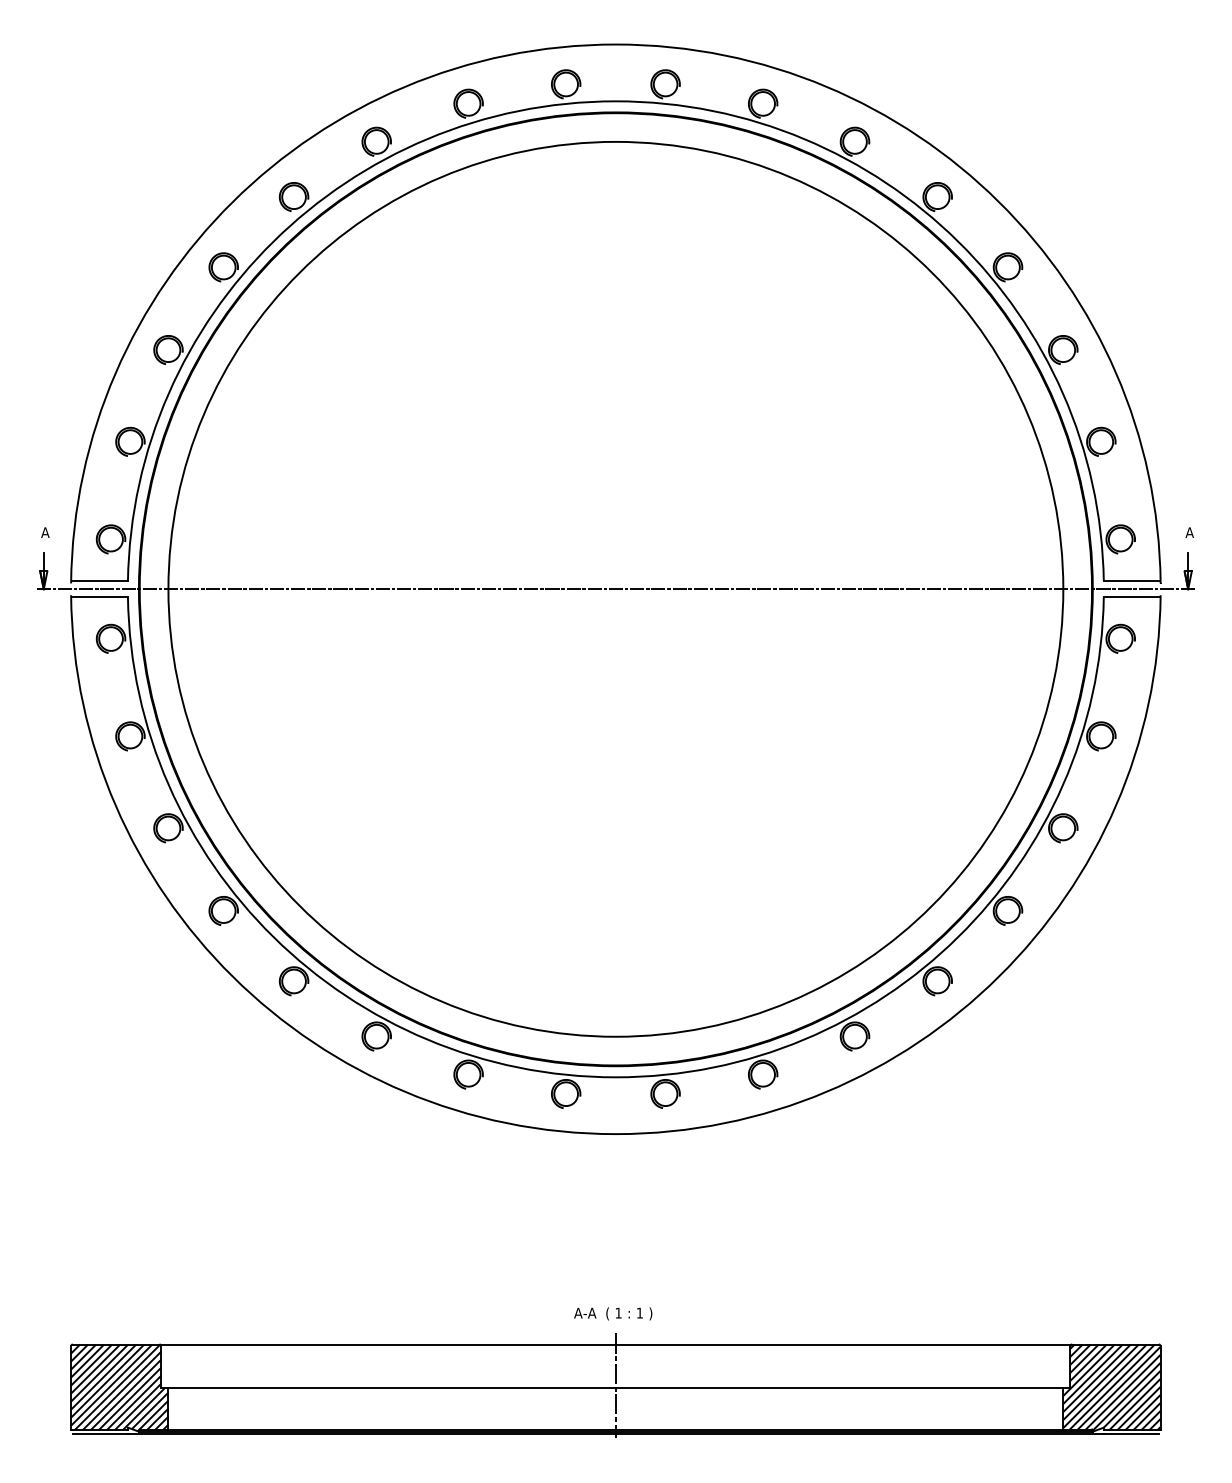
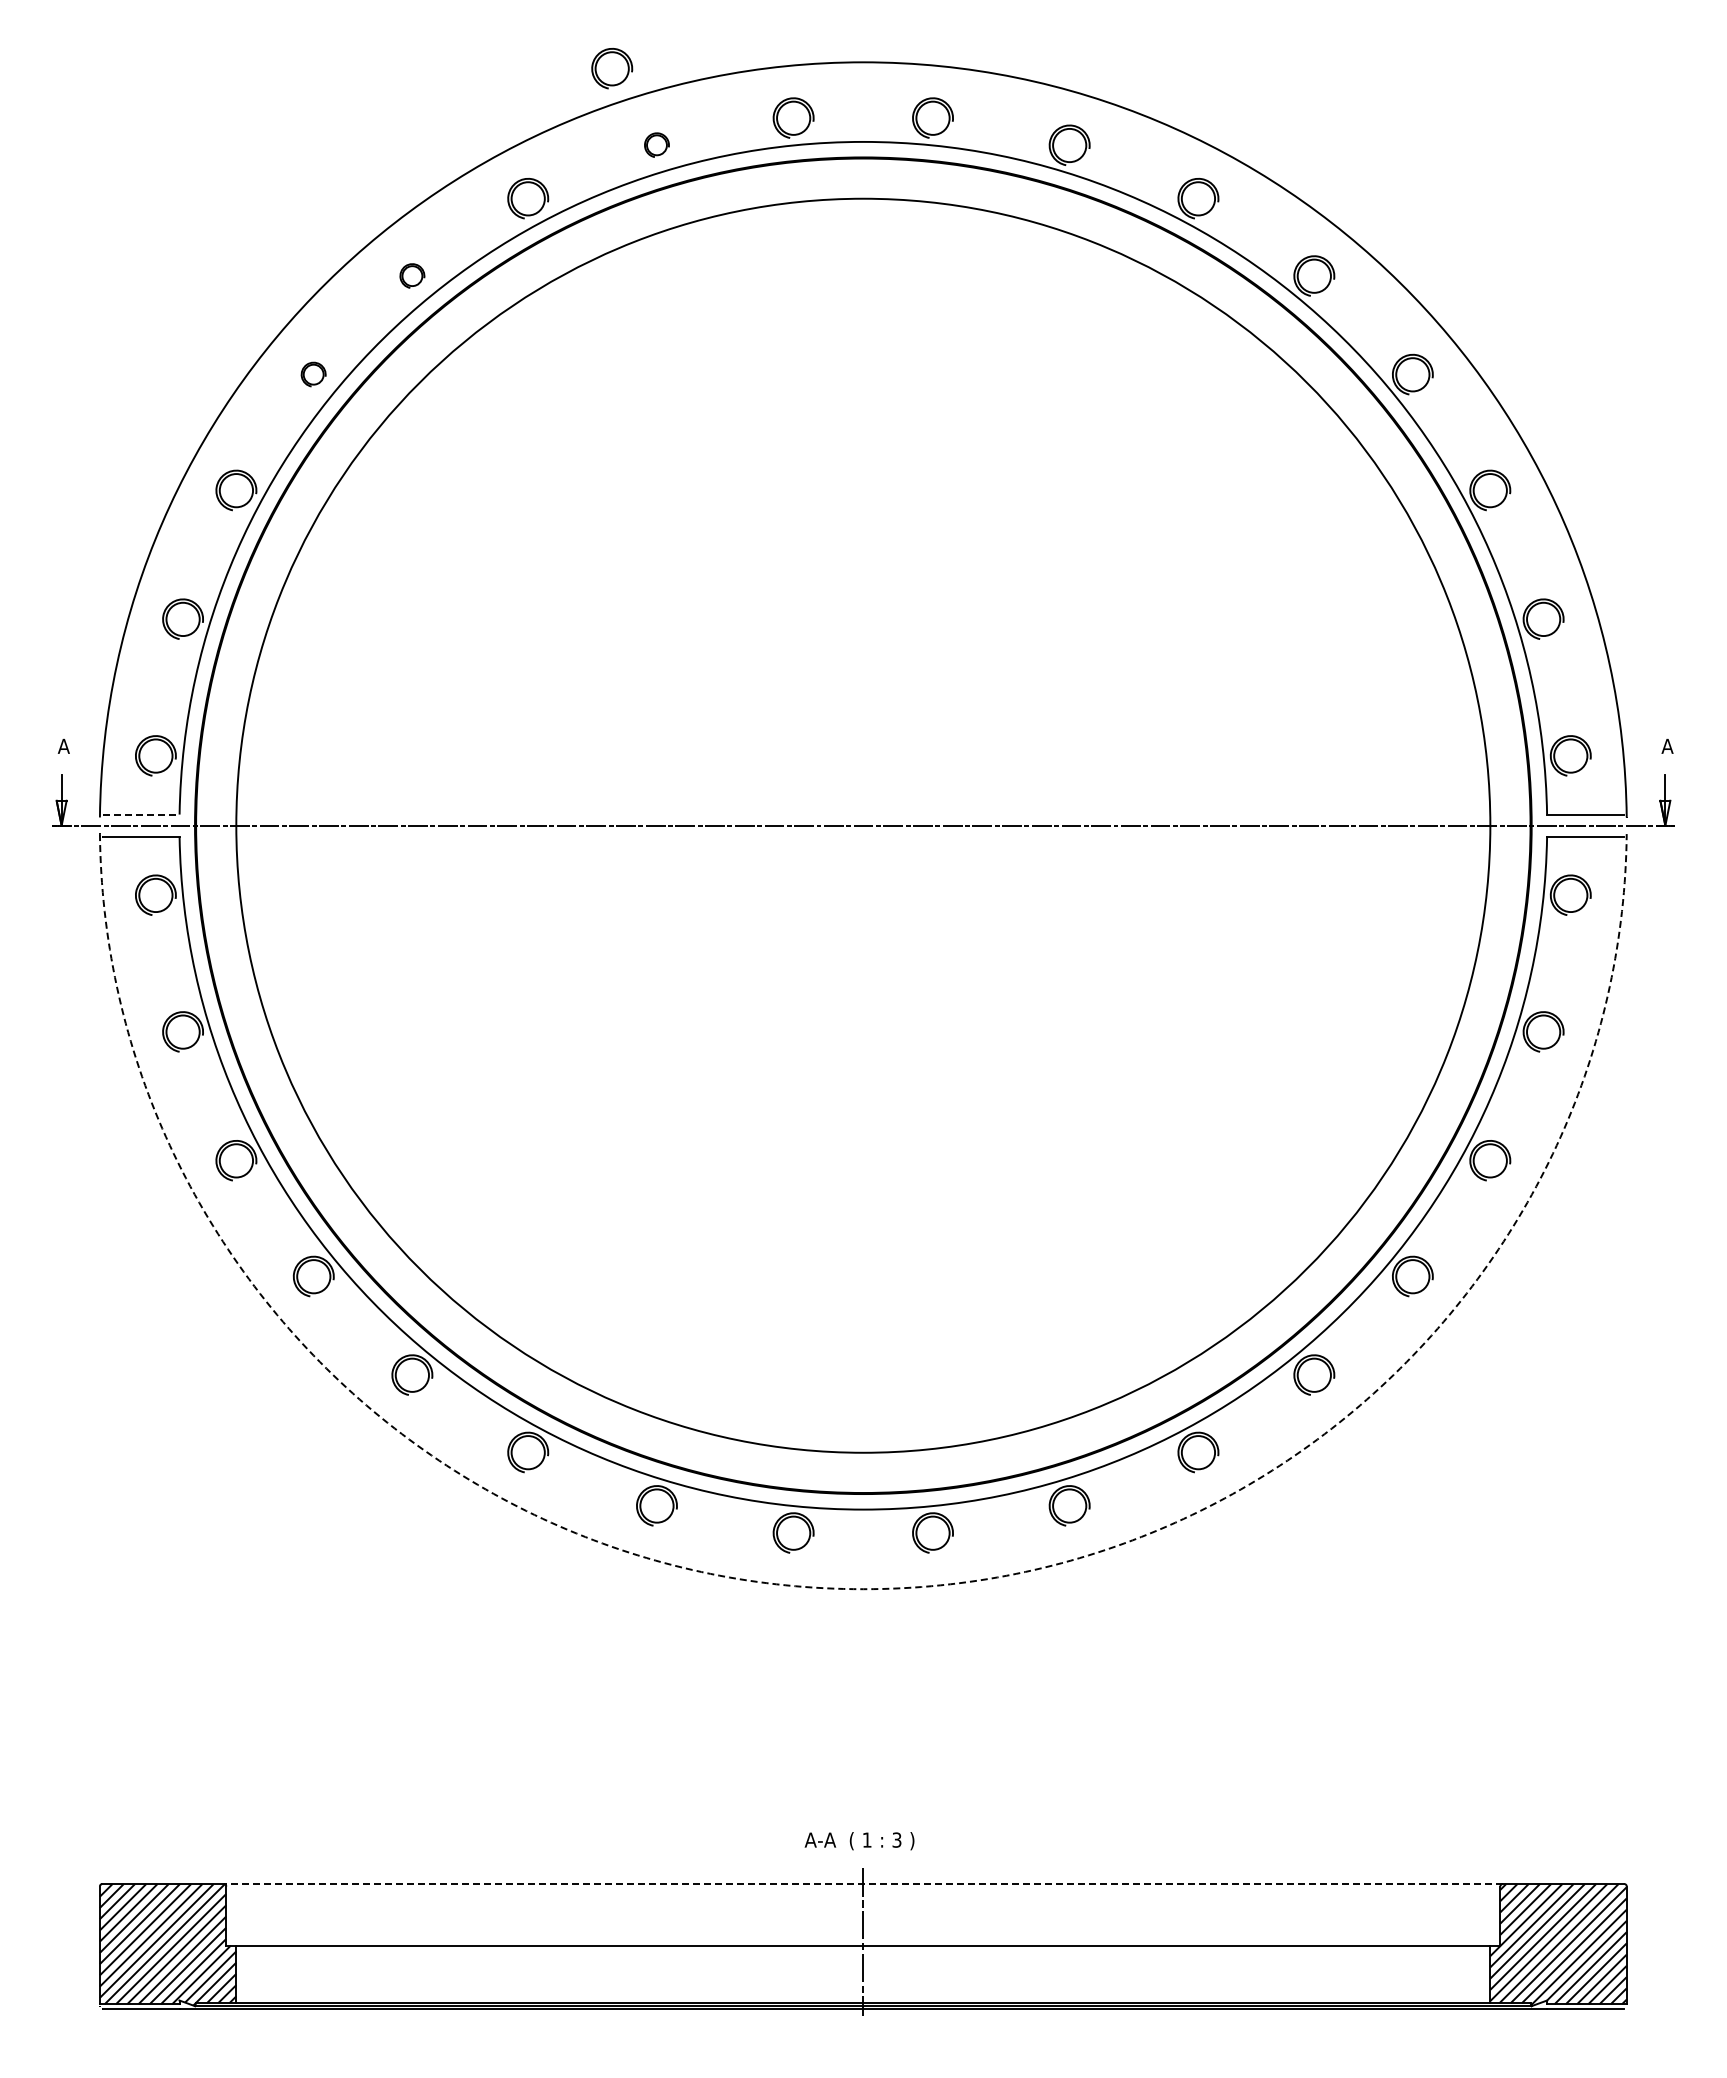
part: (436, 48) -> (612, 68), added
part: (468, 103) -> (656, 144), size x0.6
part: (294, 196) -> (412, 275), size x0.6
part: (223, 267) -> (313, 374), size x0.6
line: (100, 581) -> (141, 814), solid -> dashed
arc: (616, 1134) -> (863, 1589), solid -> dashed
text: (639, 1312) -> (896, 1839), 1 -> 3
line: (616, 1344) -> (863, 1884), solid -> dashed

